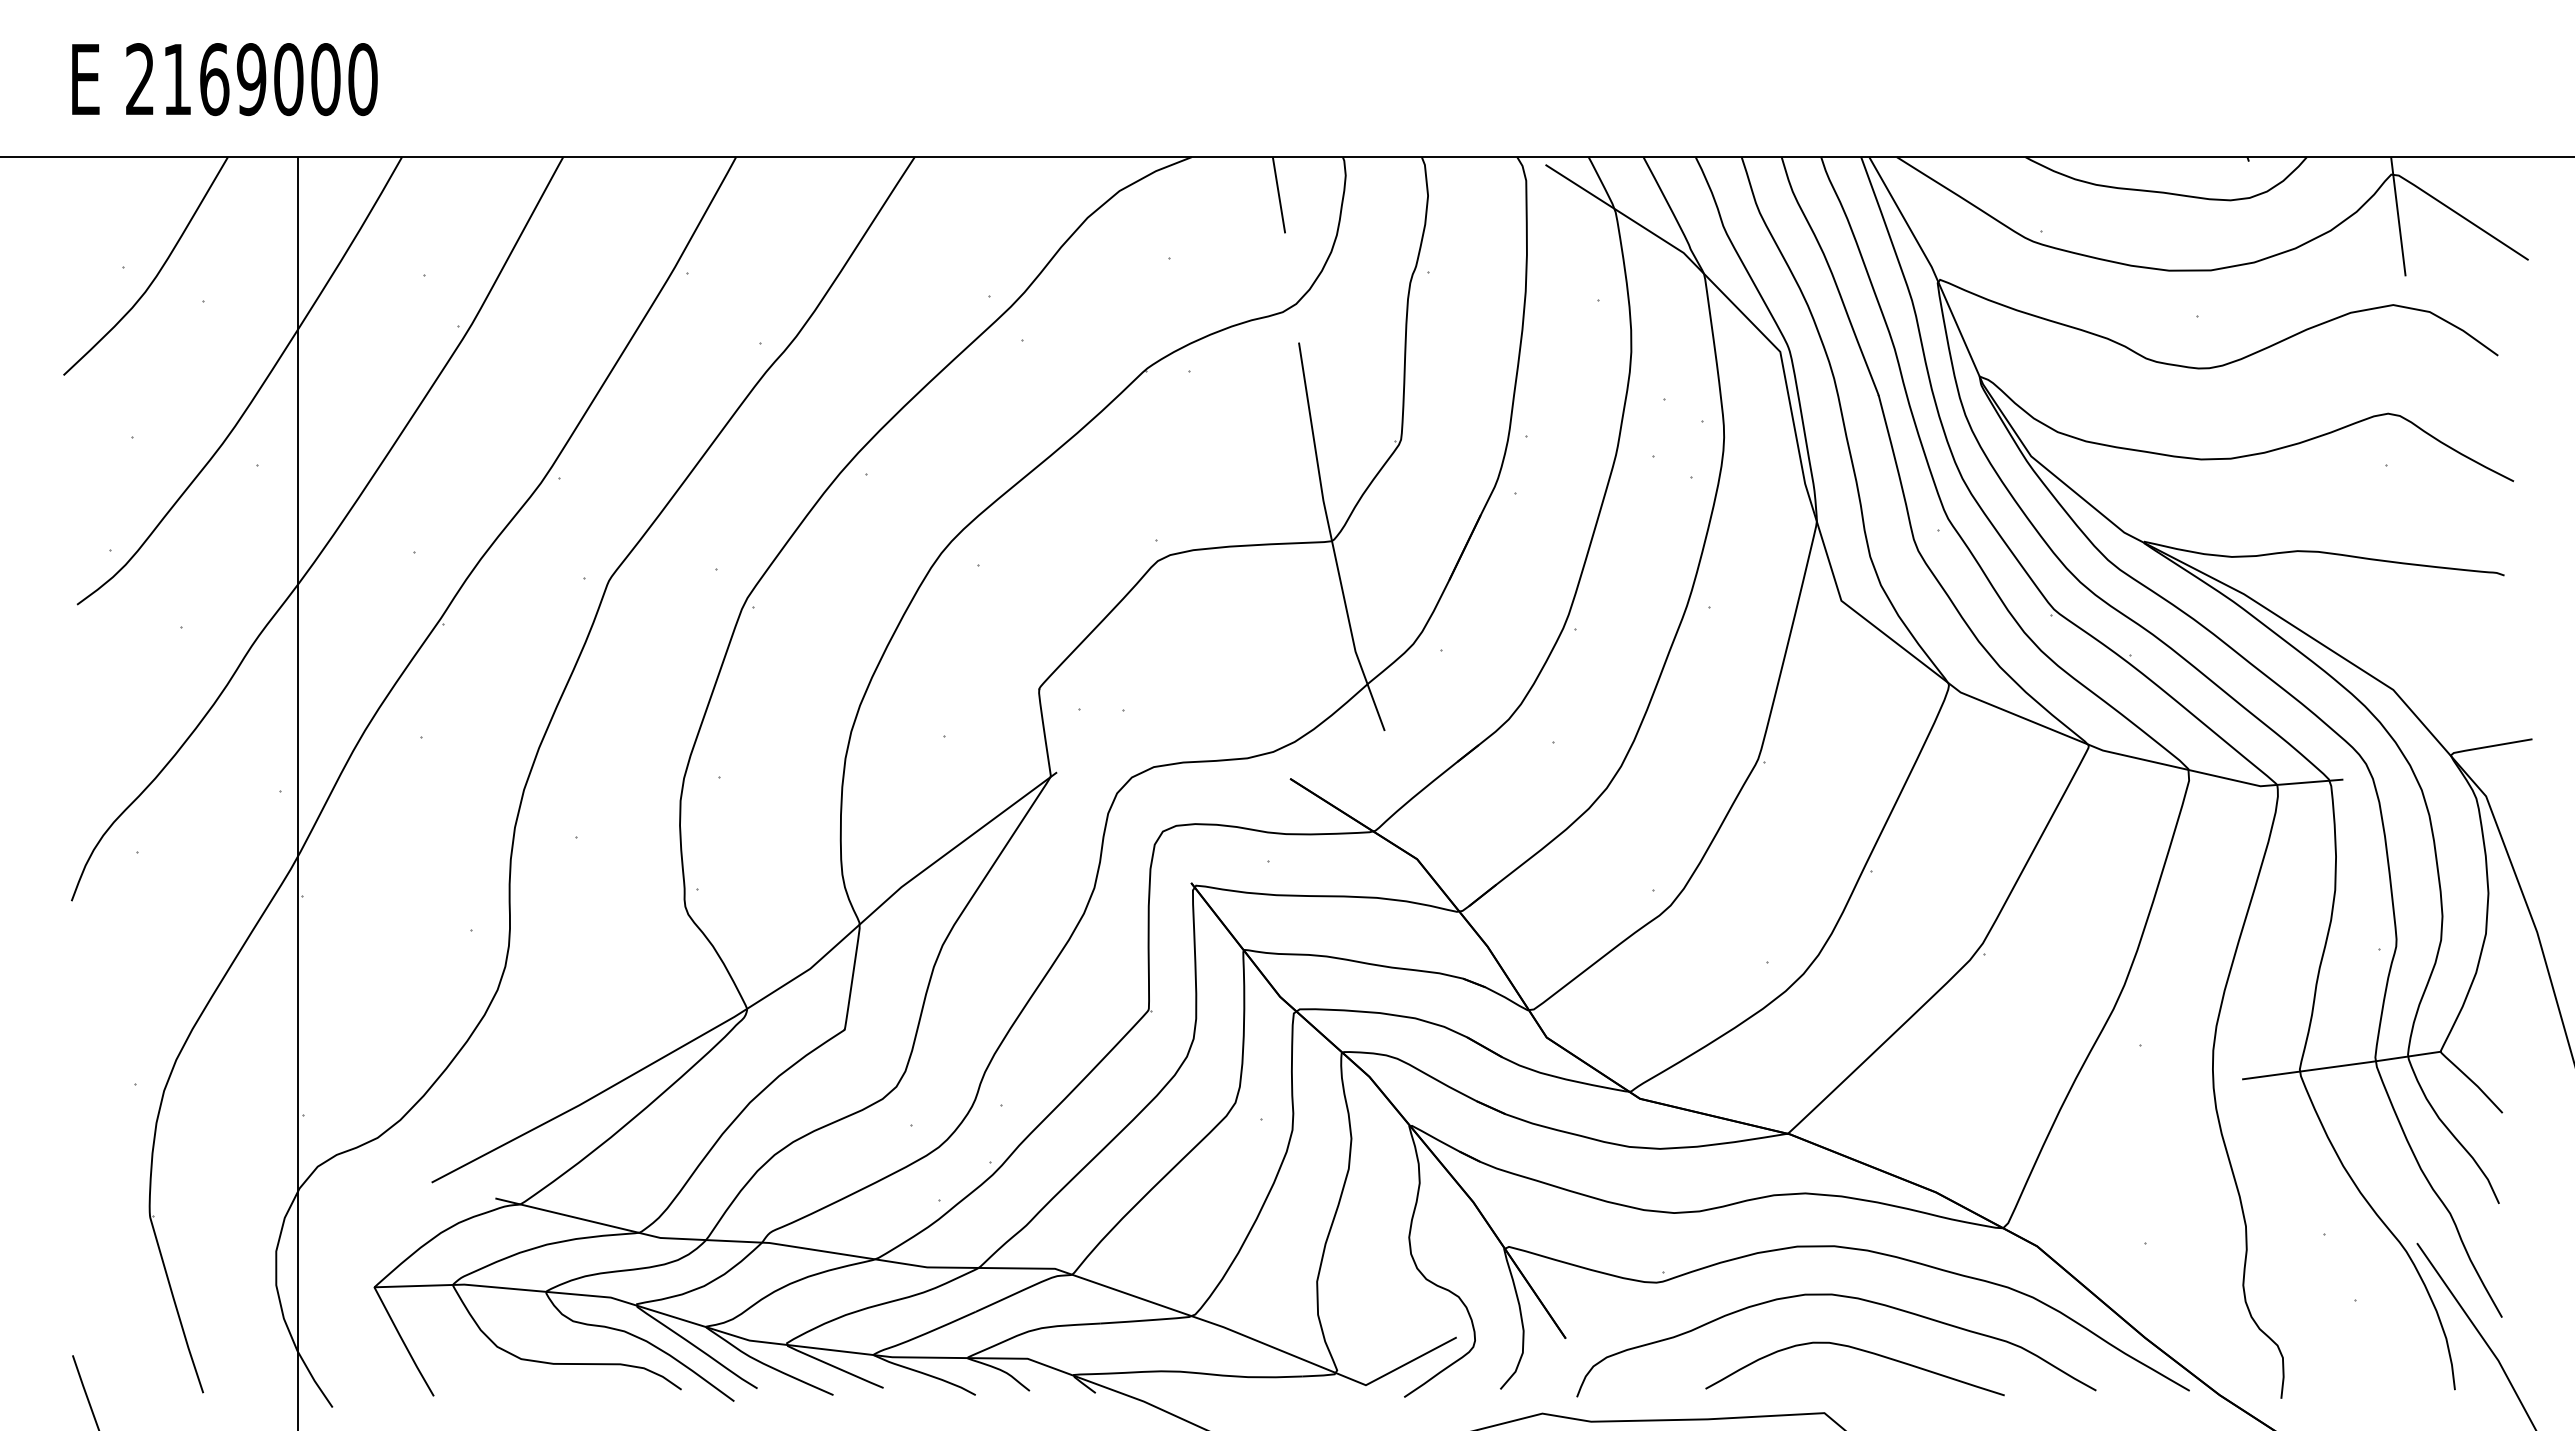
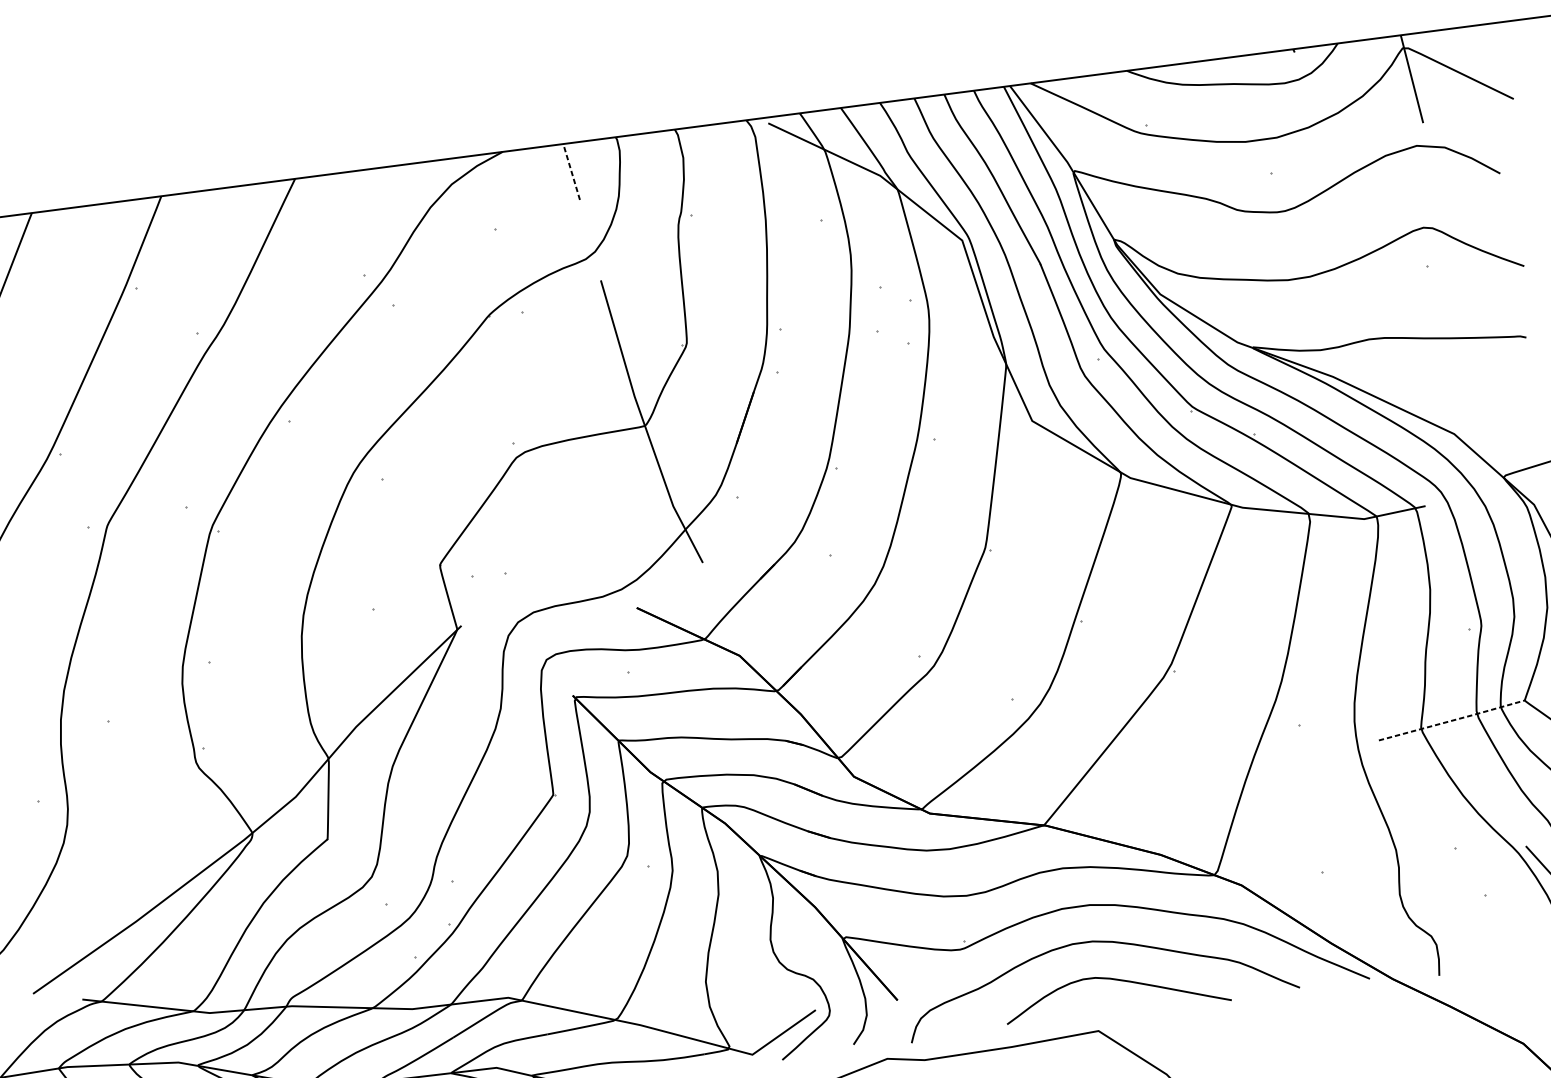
line: (1279, 195) -> (572, 172), solid -> dashed
line: (2342, 1065) -> (1452, 720), solid -> dashed

